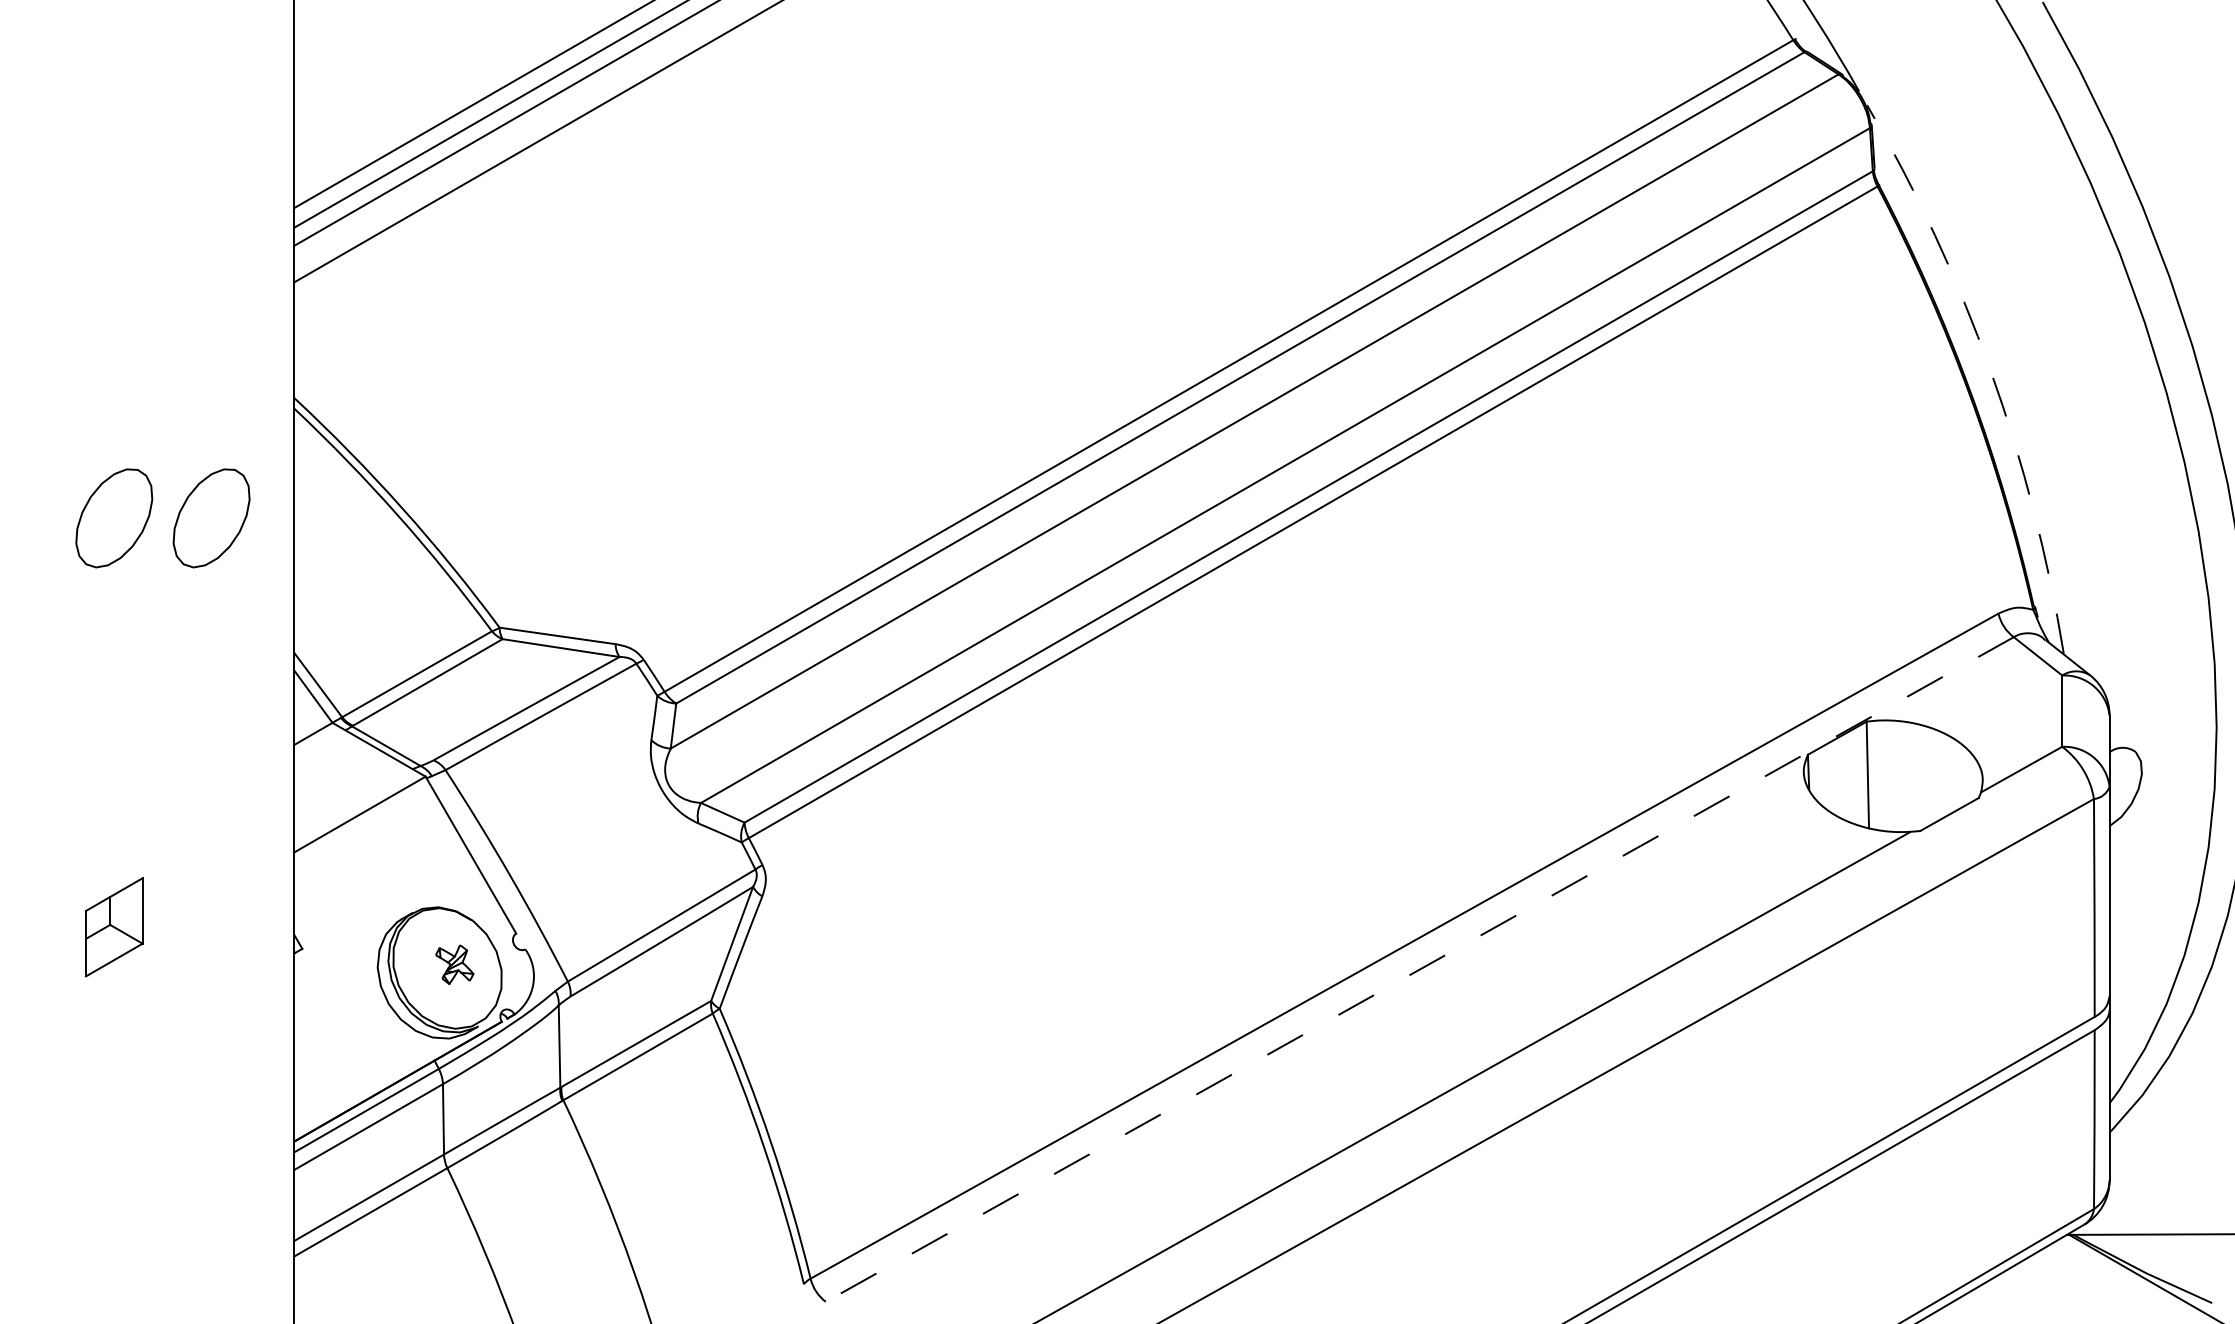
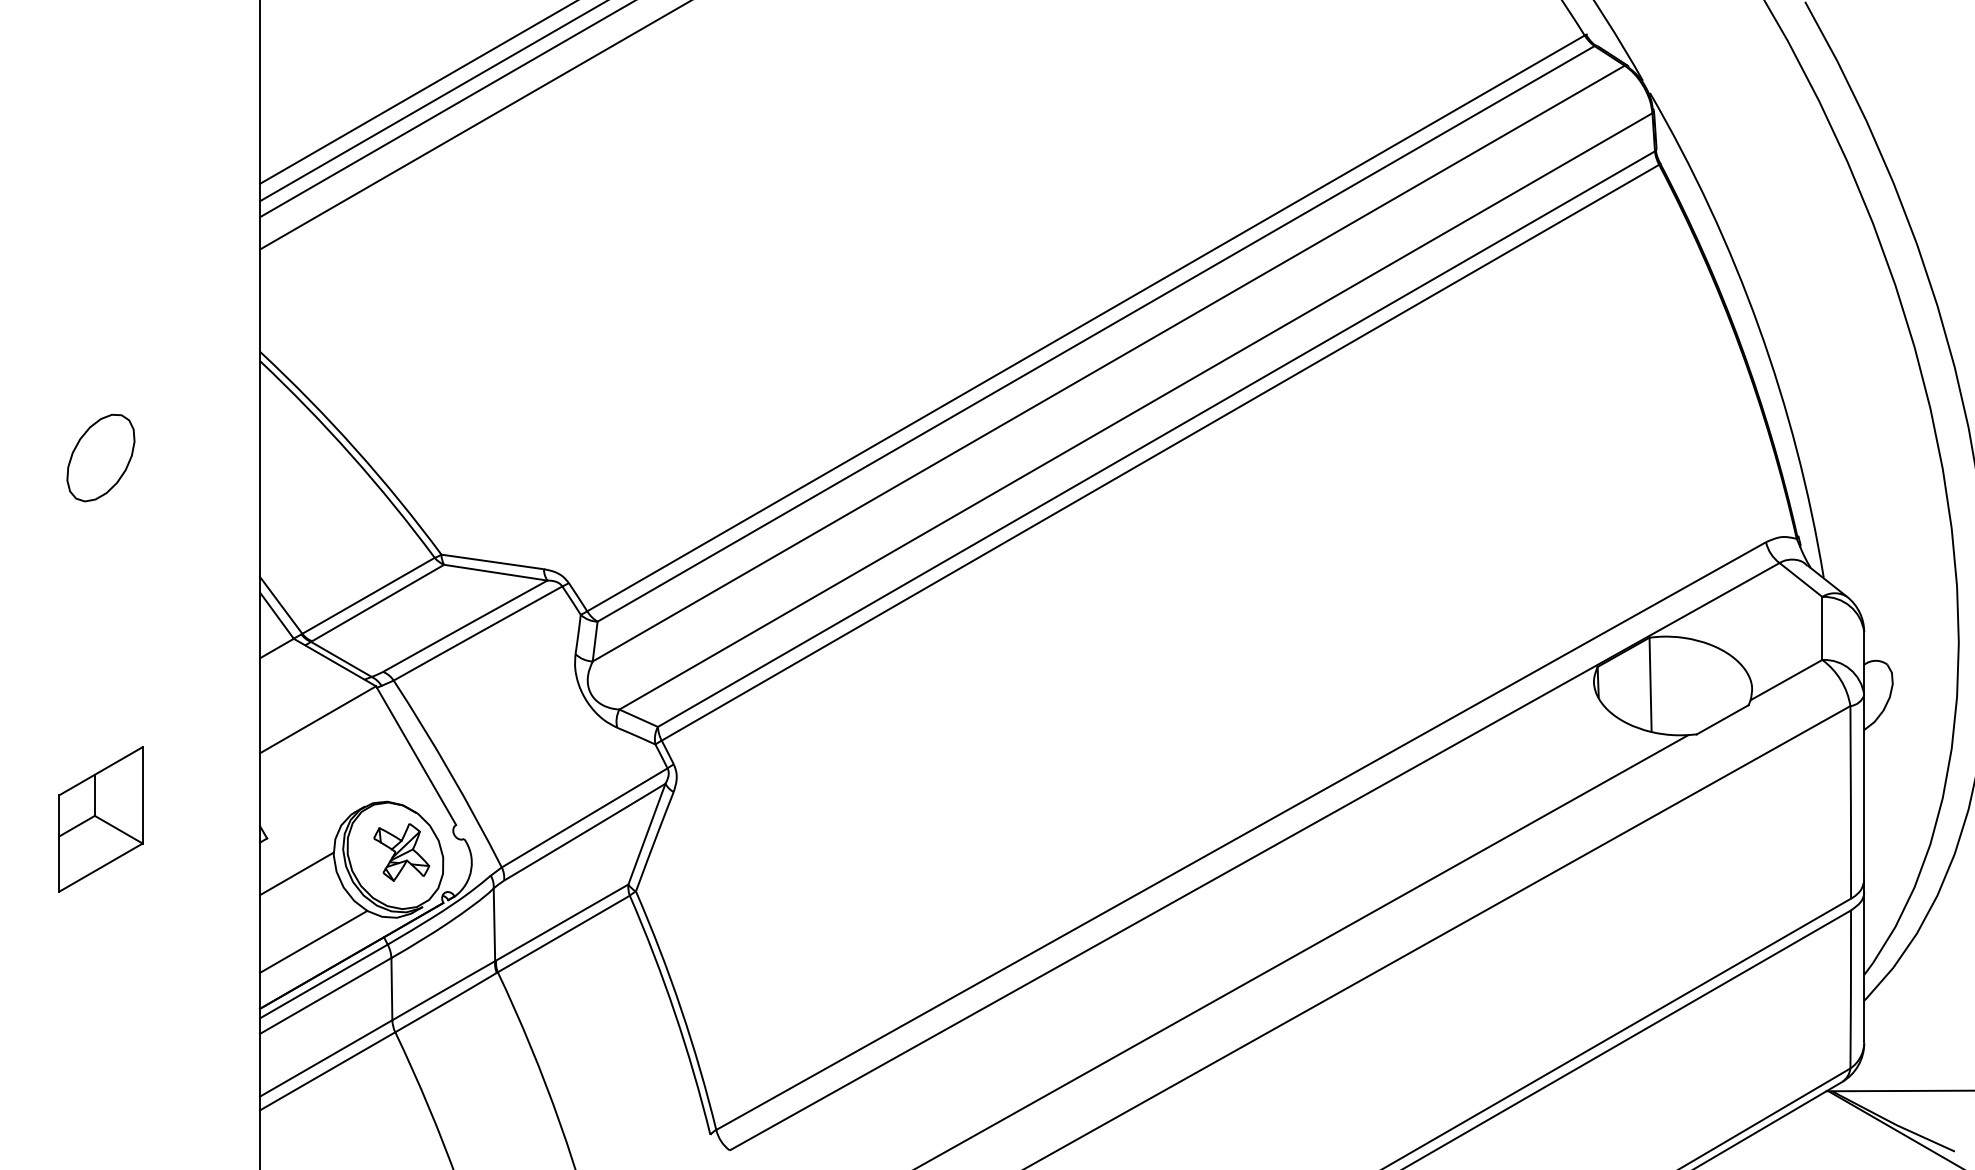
arc: (1989, 370) -> (1758, 327), dashed -> solid
part: (211, 517) -> (186, 457), removed
part: (113, 927) -> (100, 819), size x1.67
part: (454, 964) -> (401, 852), size x1.67
line: (1419, 969) -> (1254, 856), dashed -> solid
line: (335, 988) -> (296, 873), added
line: (354, 1065) -> (313, 941), added

